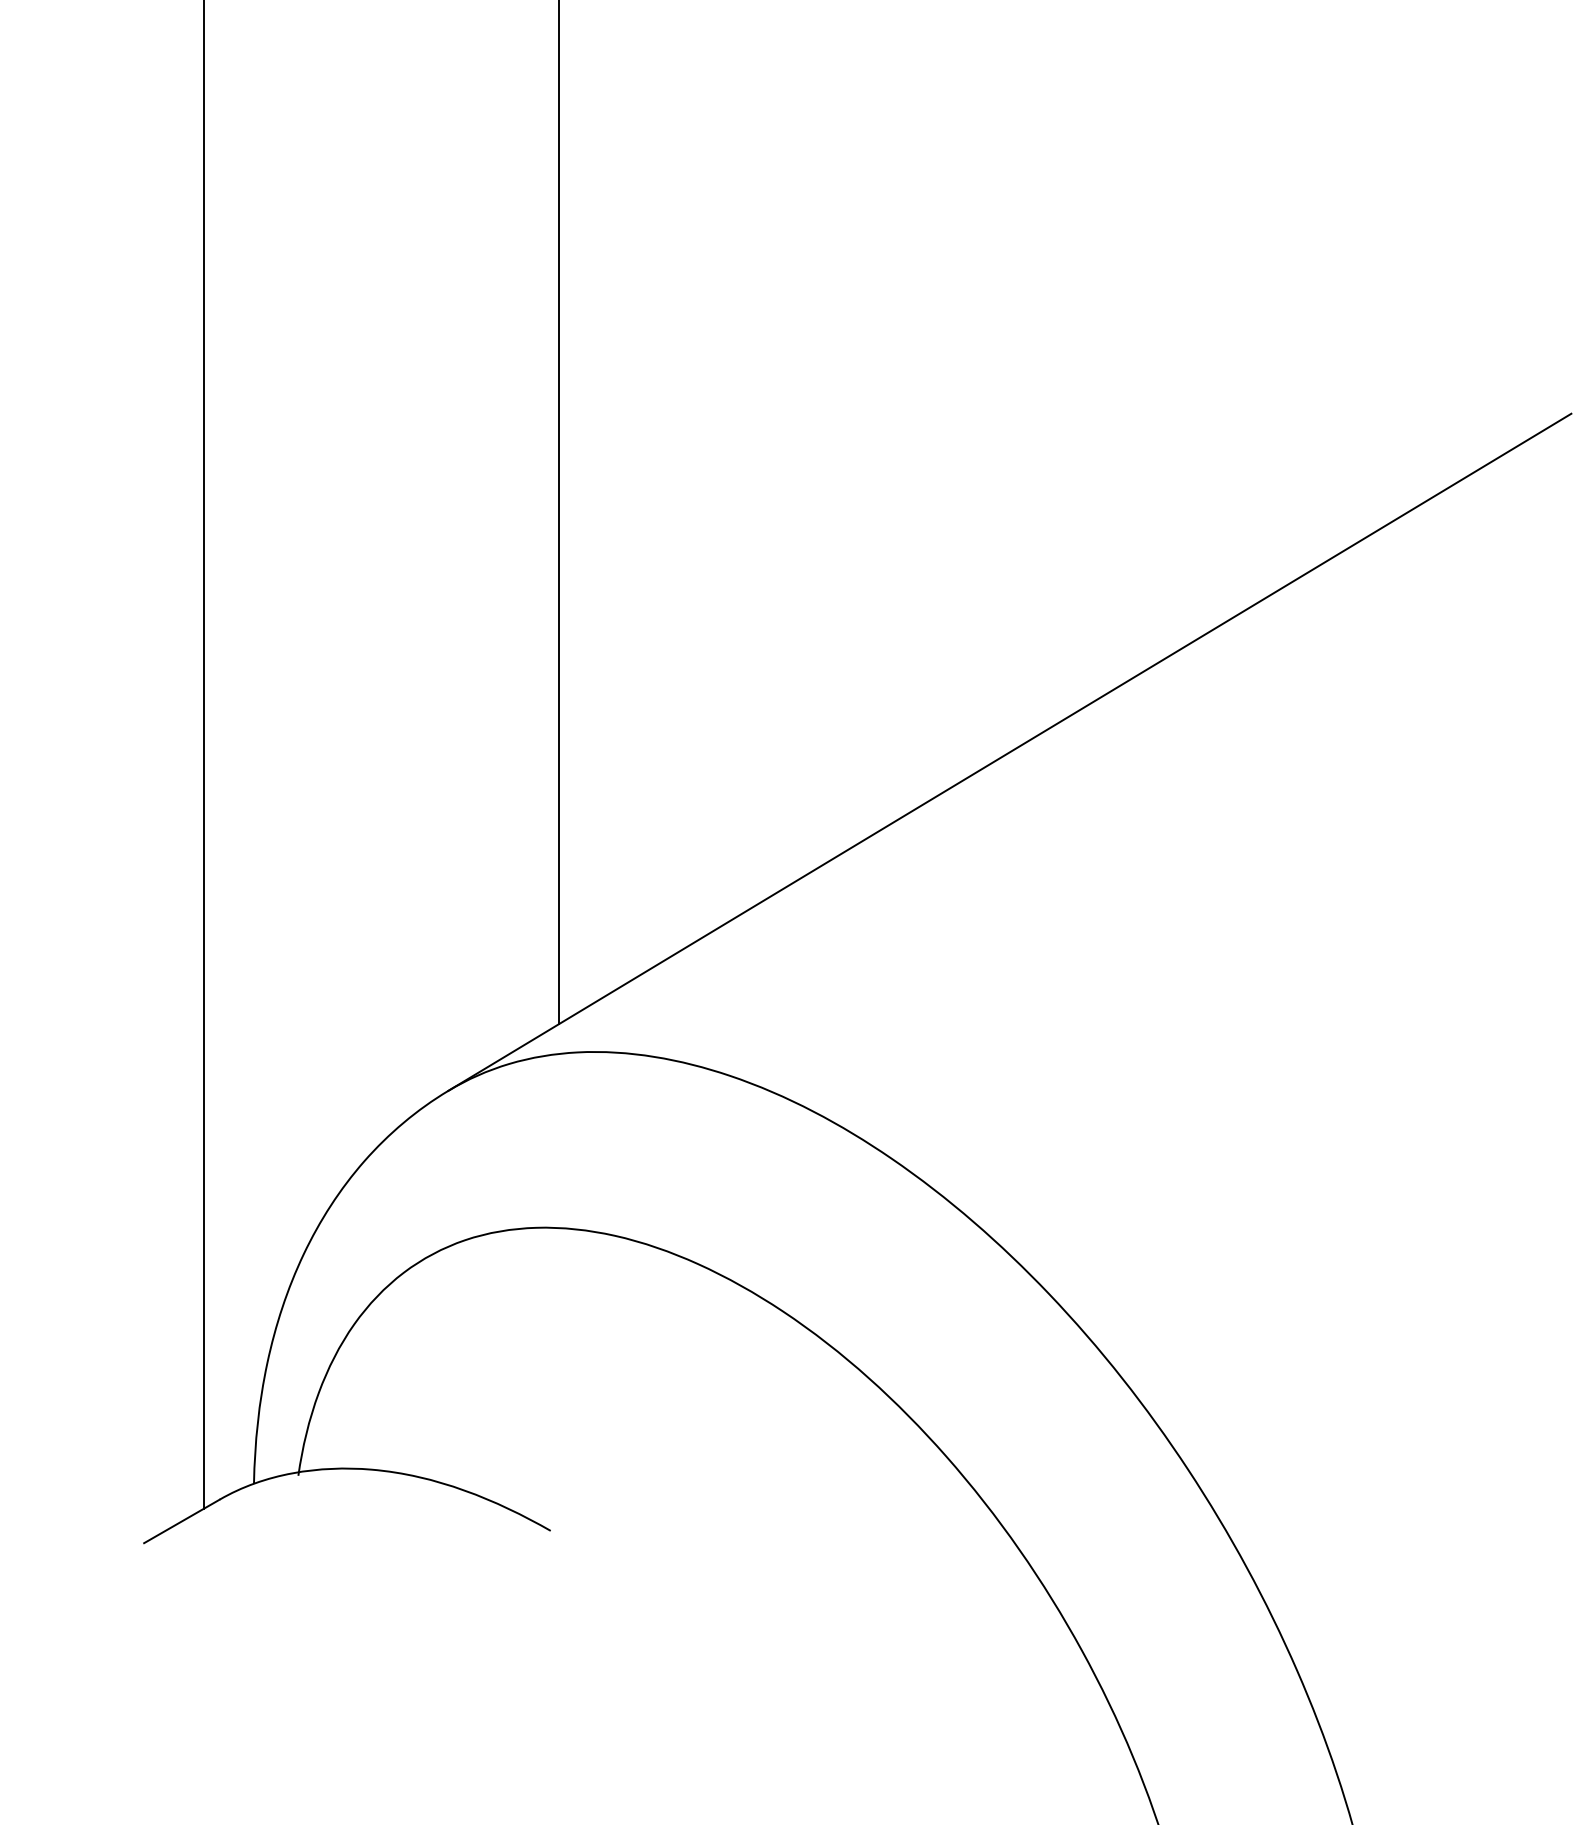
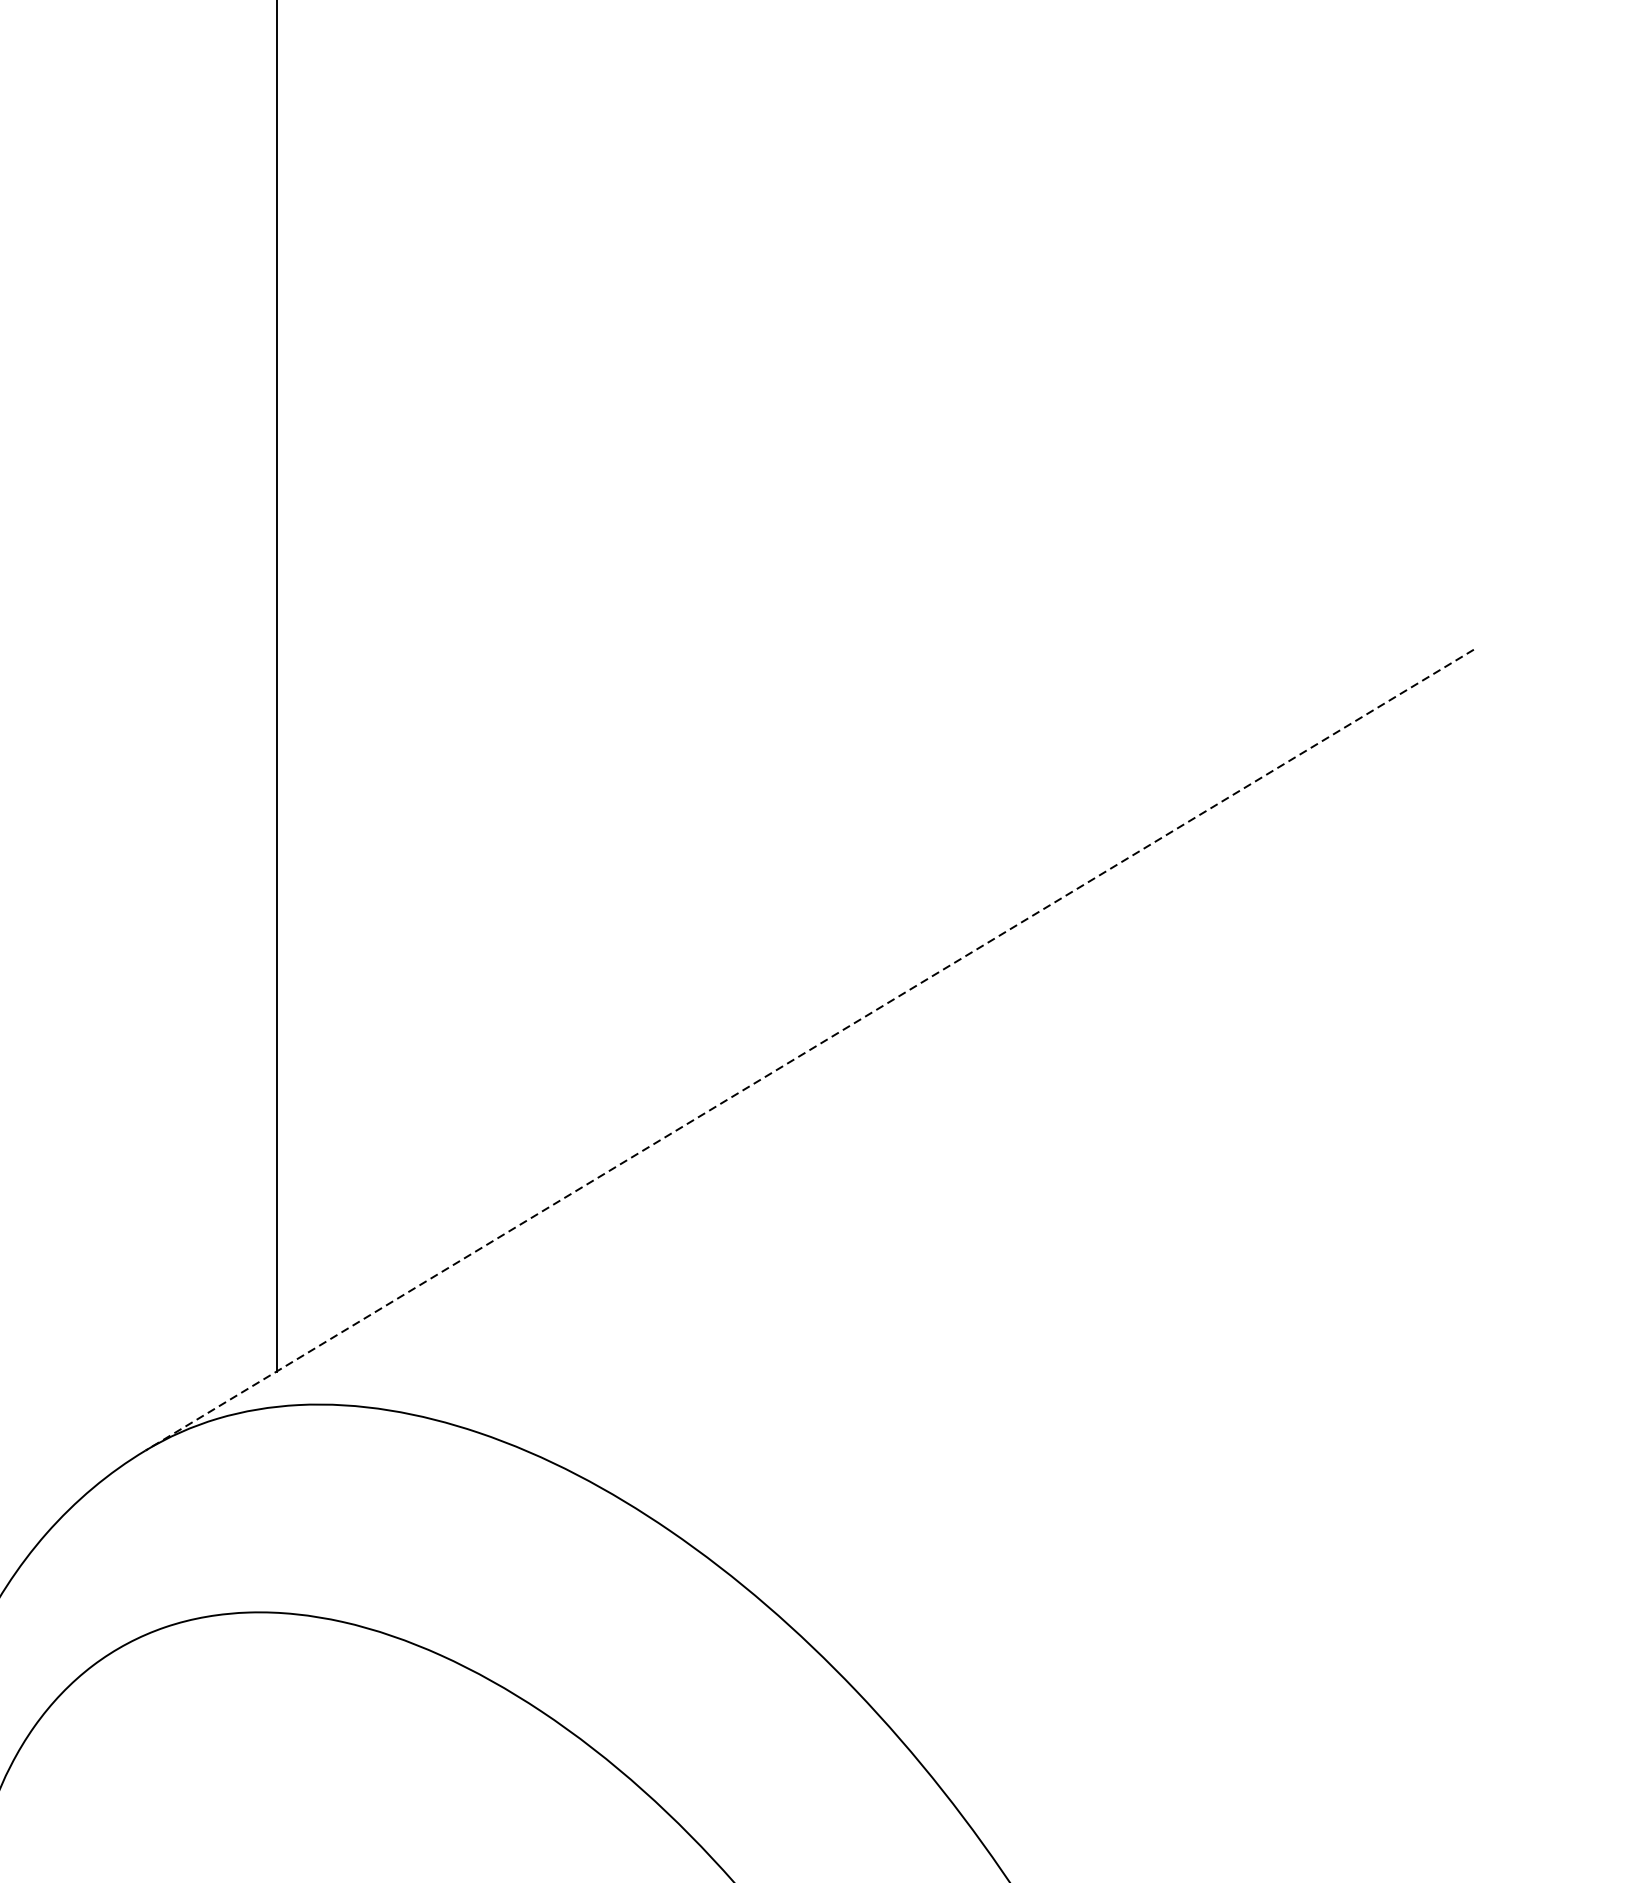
line: (1009, 752) -> (809, 1050), solid -> dashed

